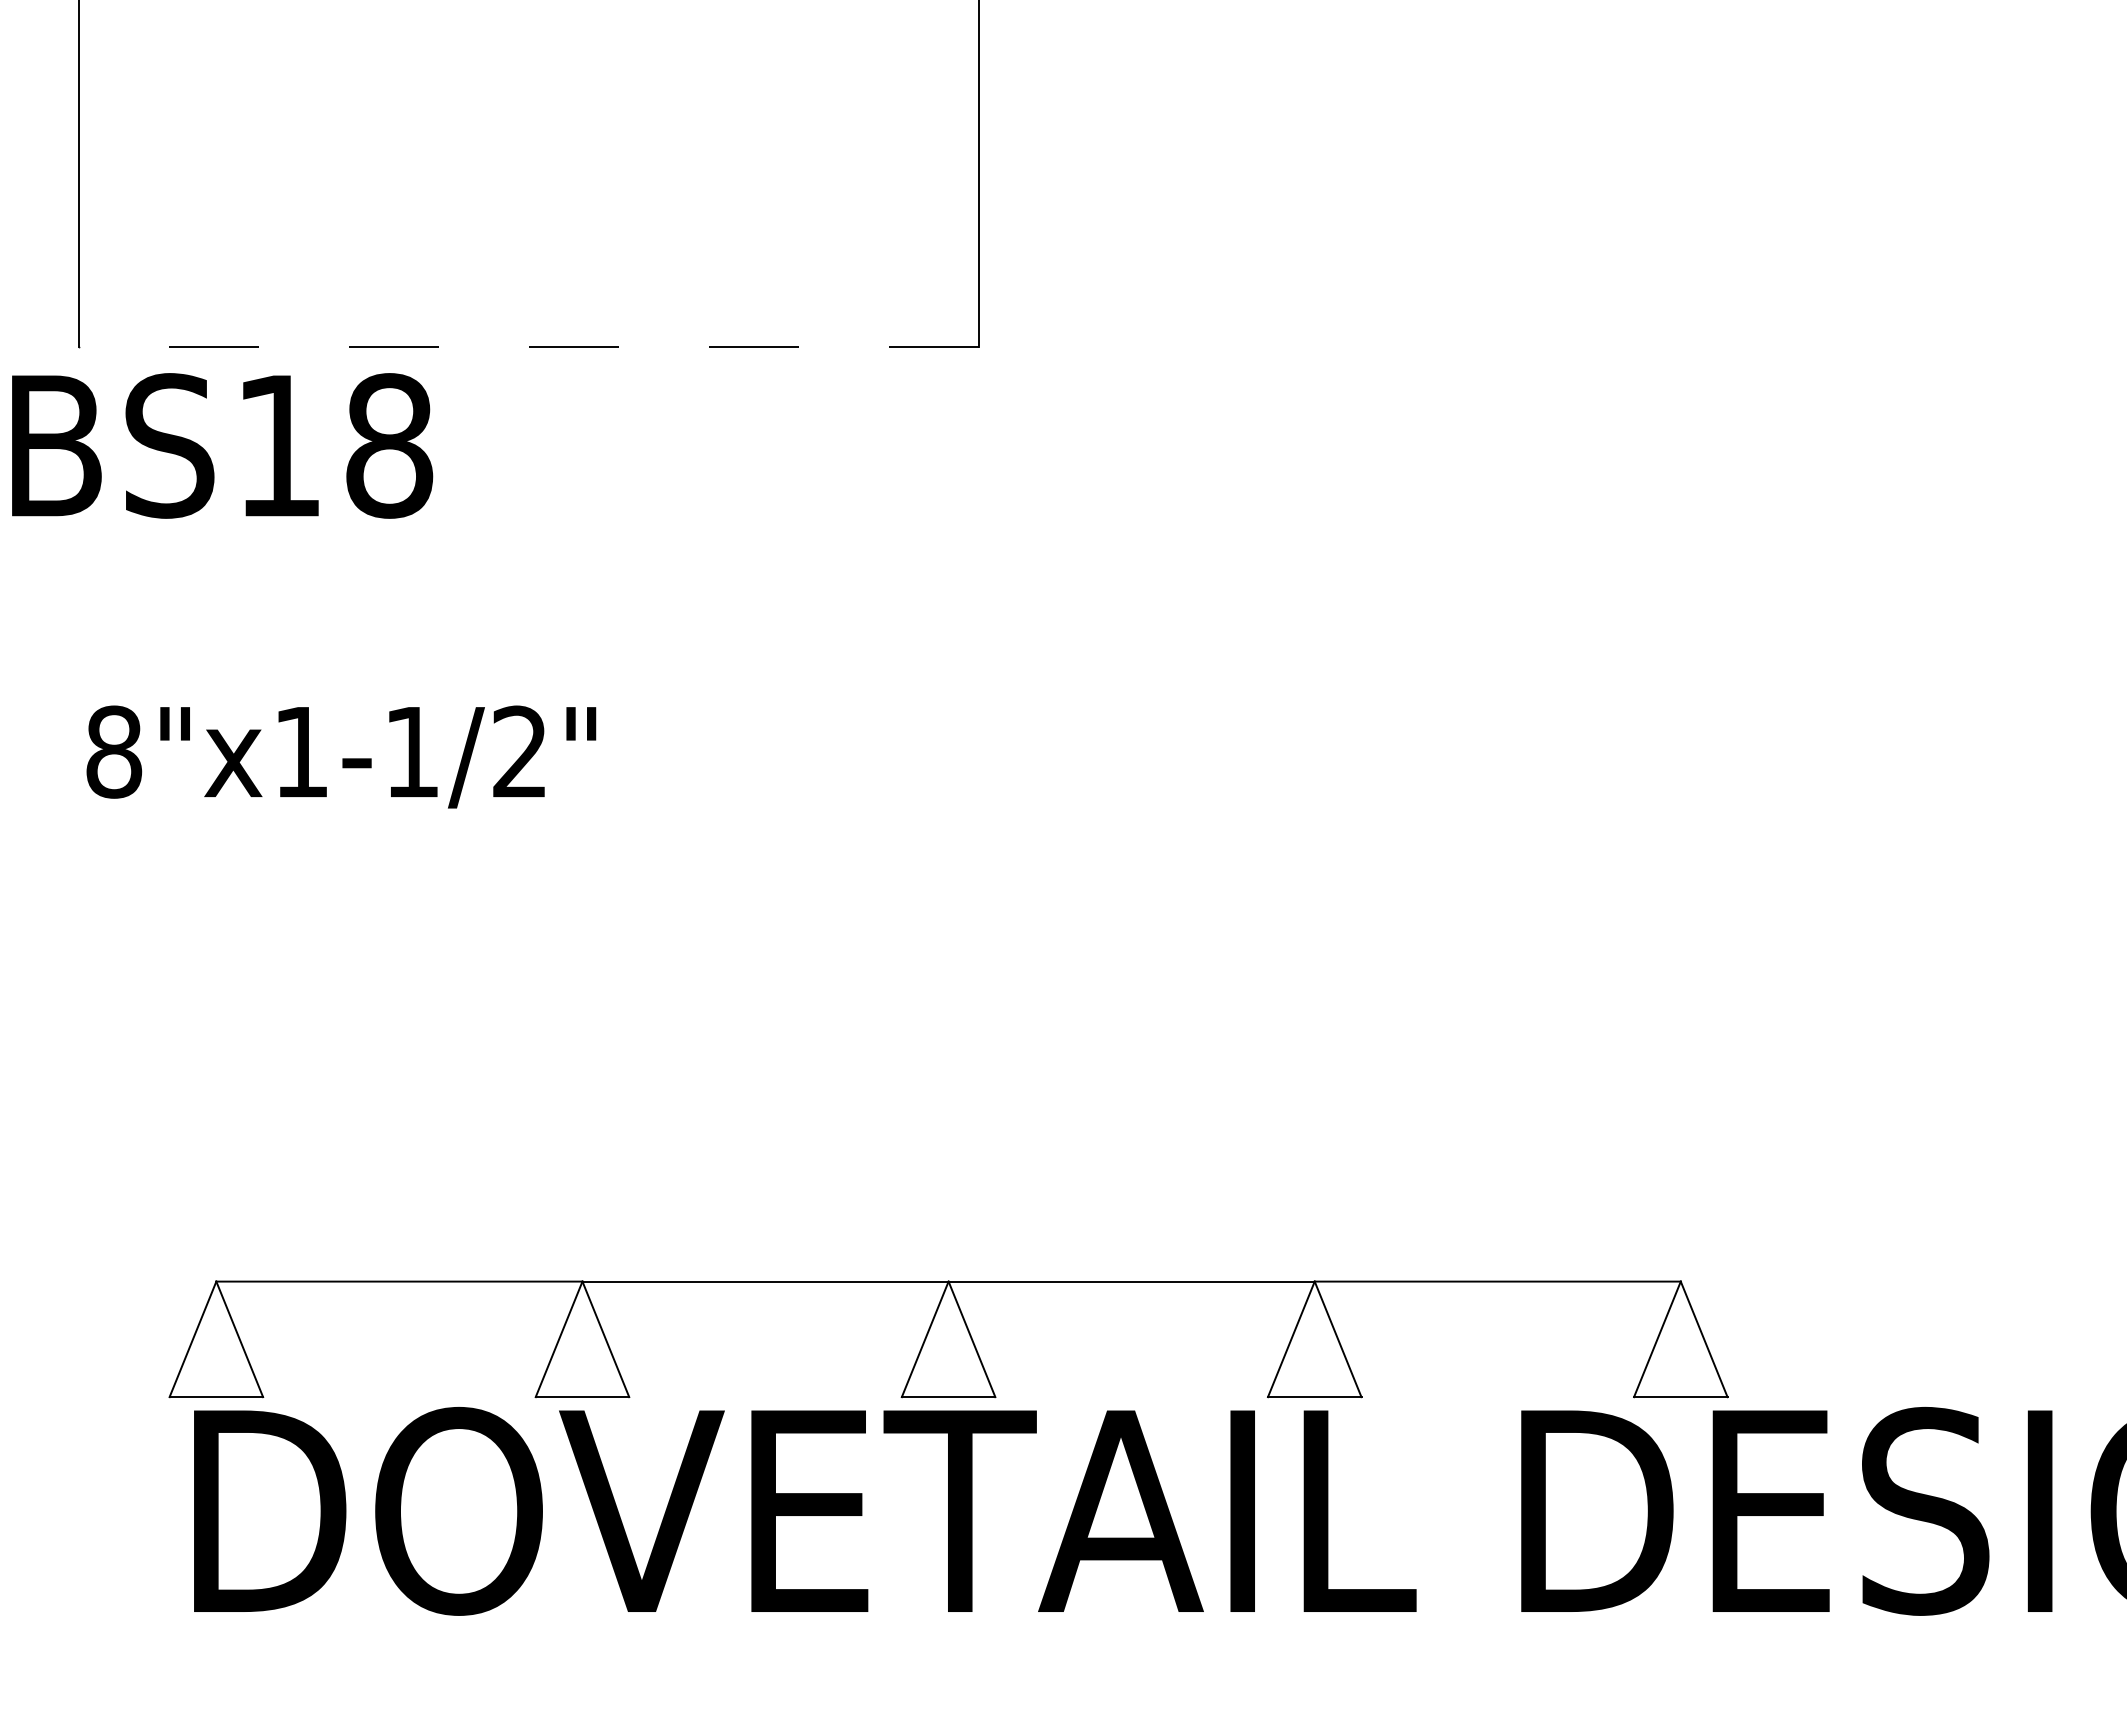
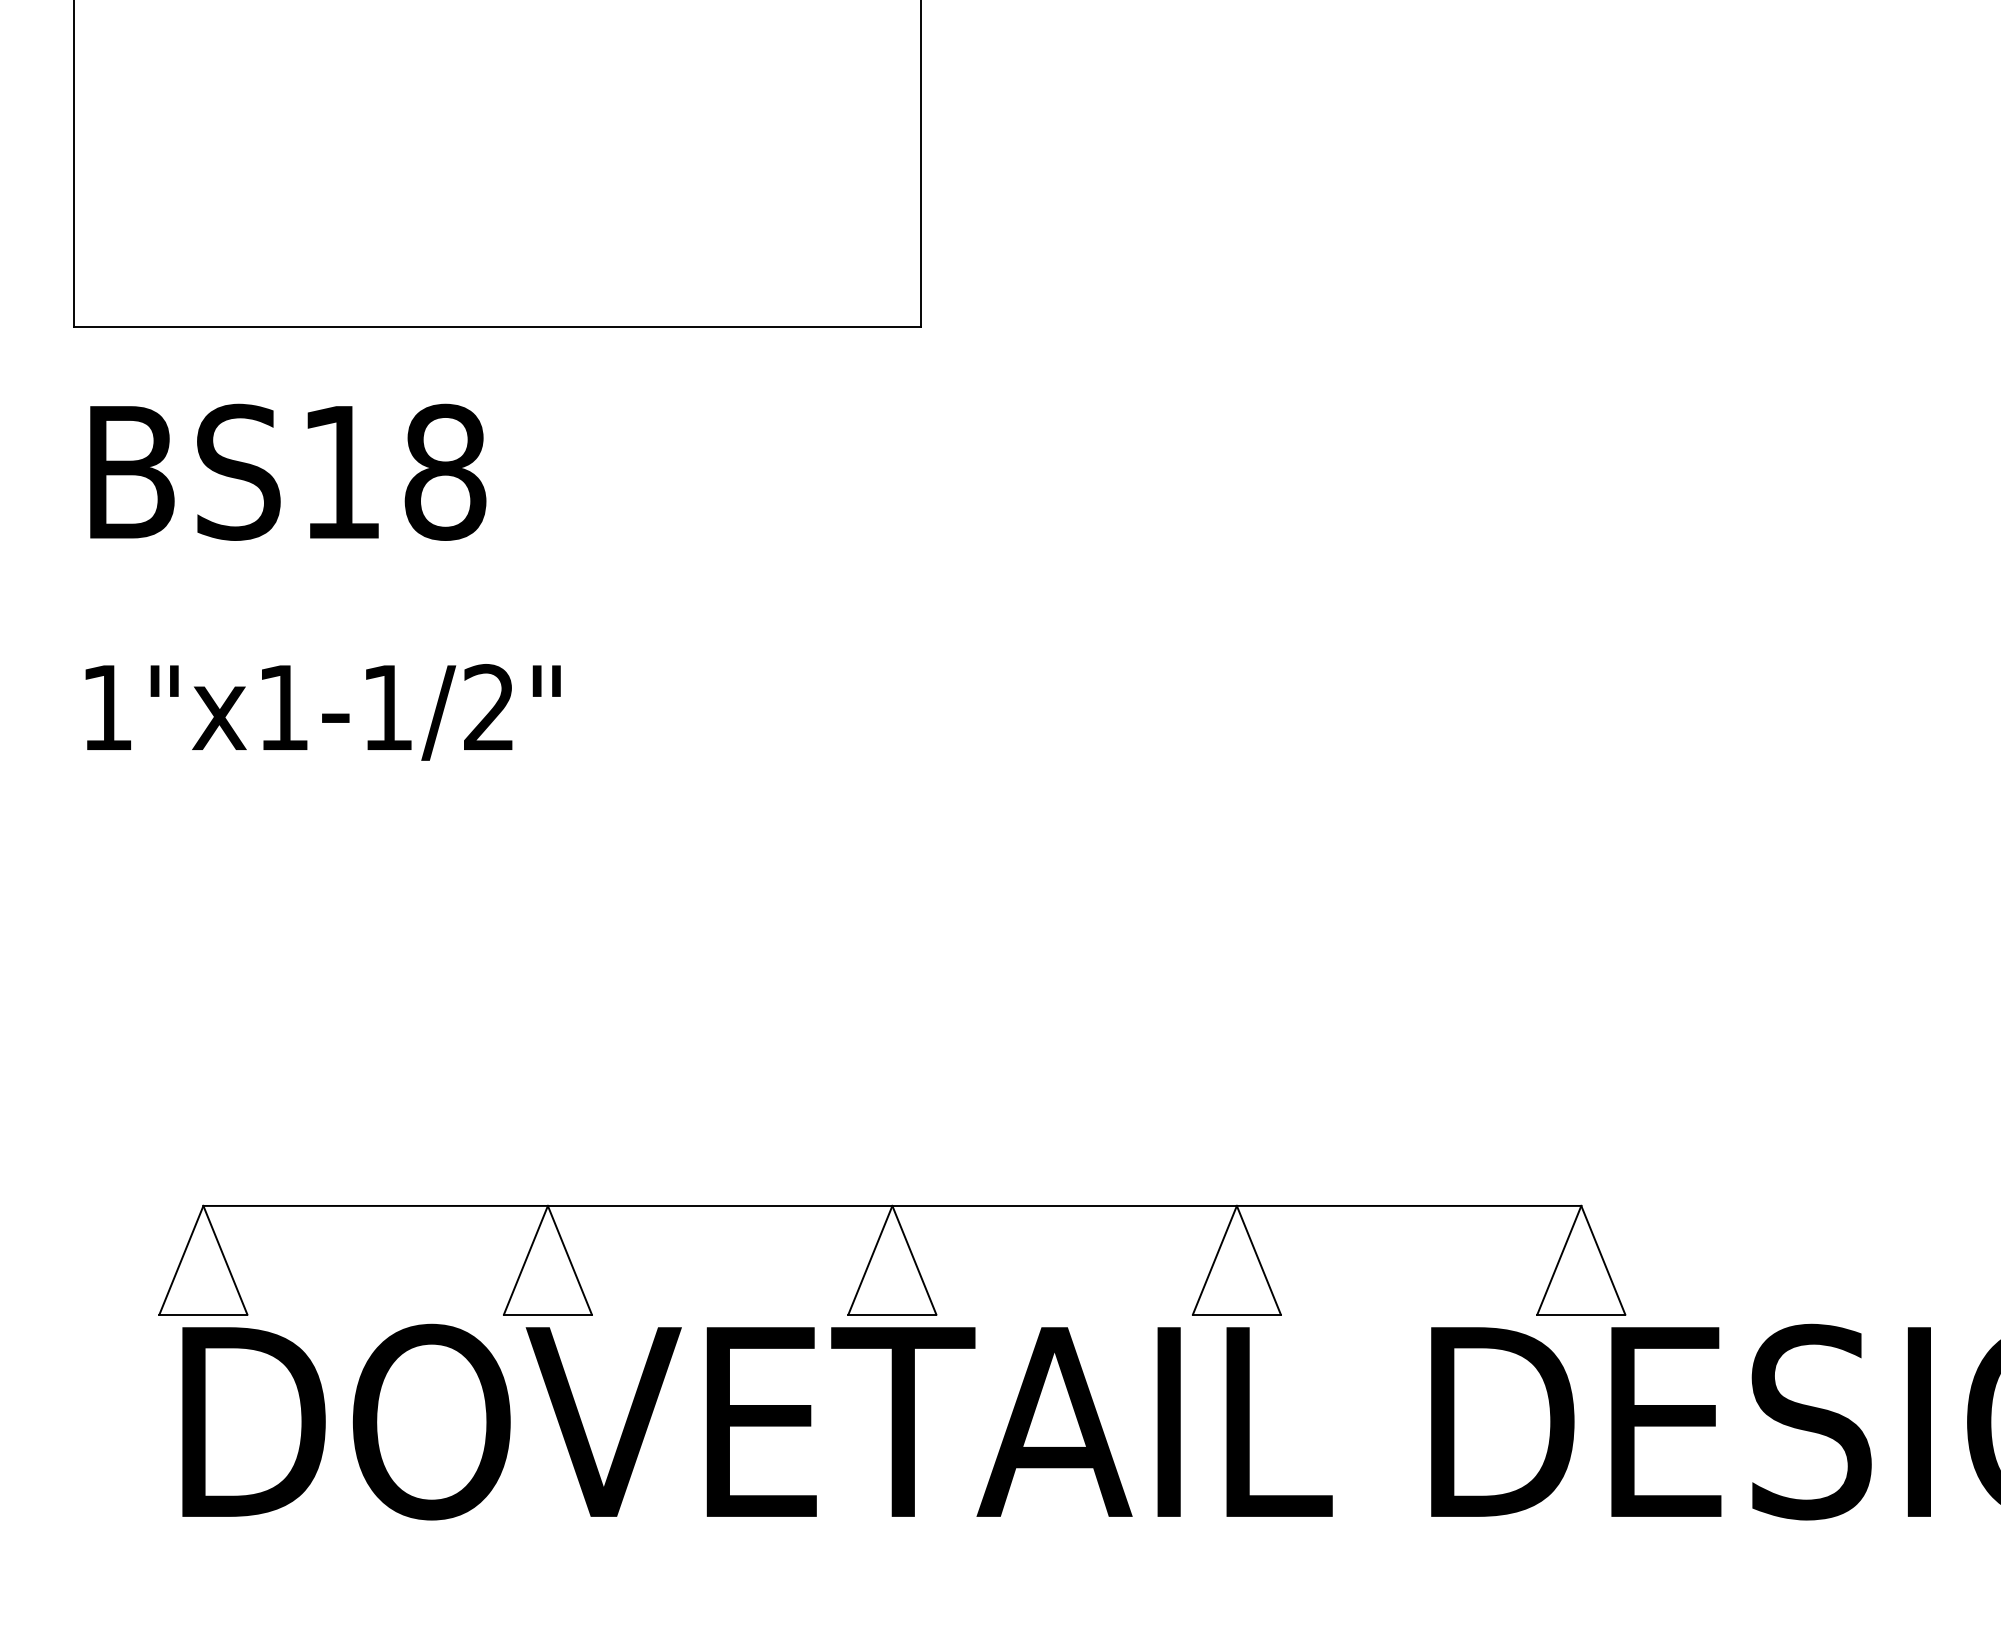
line: (528, 347) -> (497, 327), dashed -> solid
text: (222, 445) -> (288, 471), moved
text: (114, 751) -> (107, 707), 8"x1-1/2" -> 1"x1-1/2"

